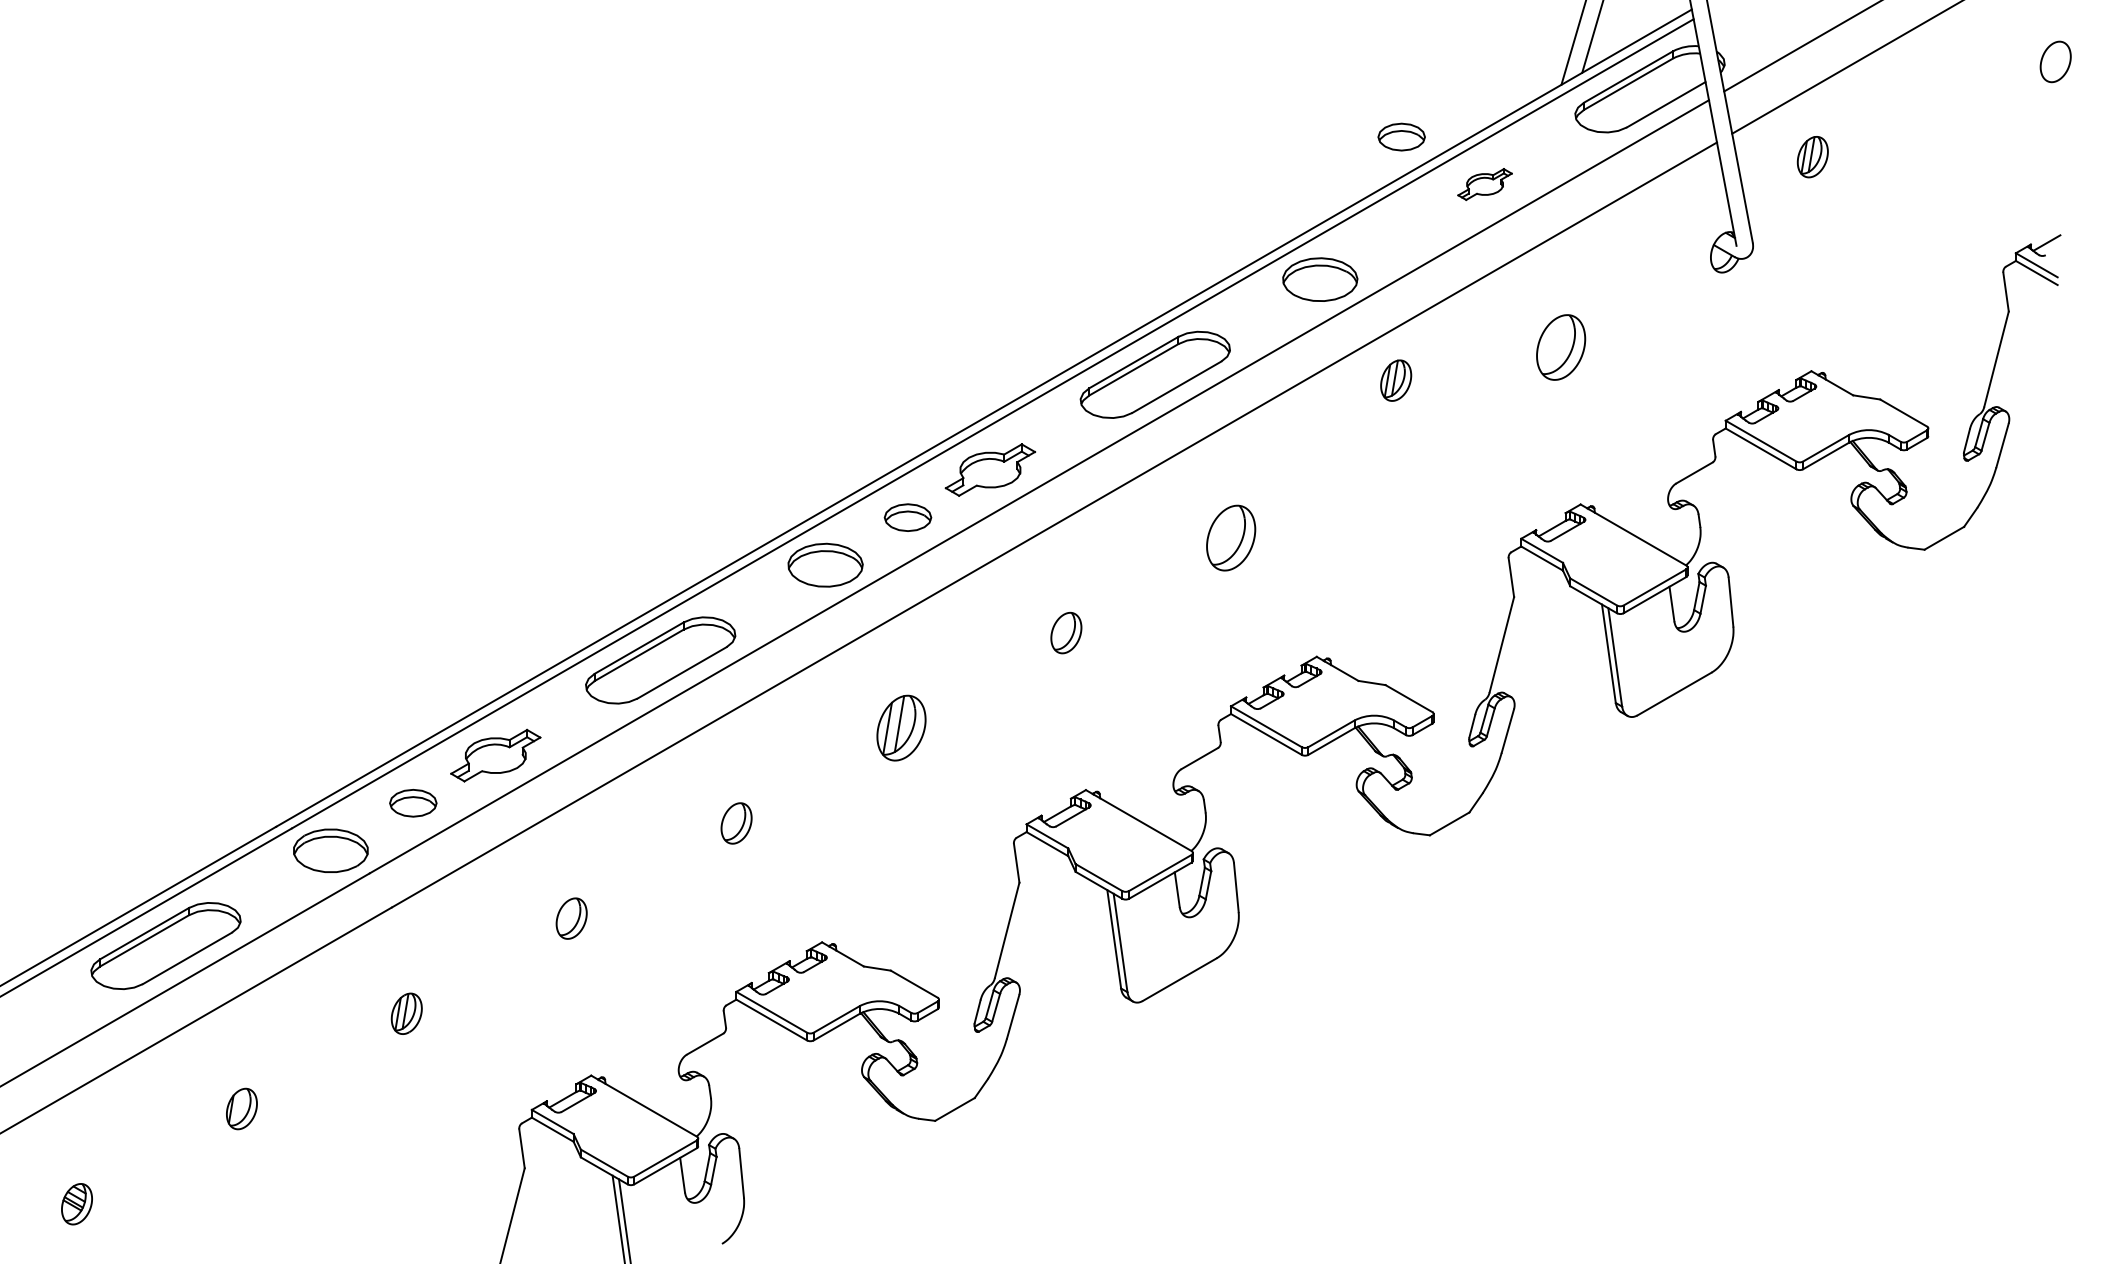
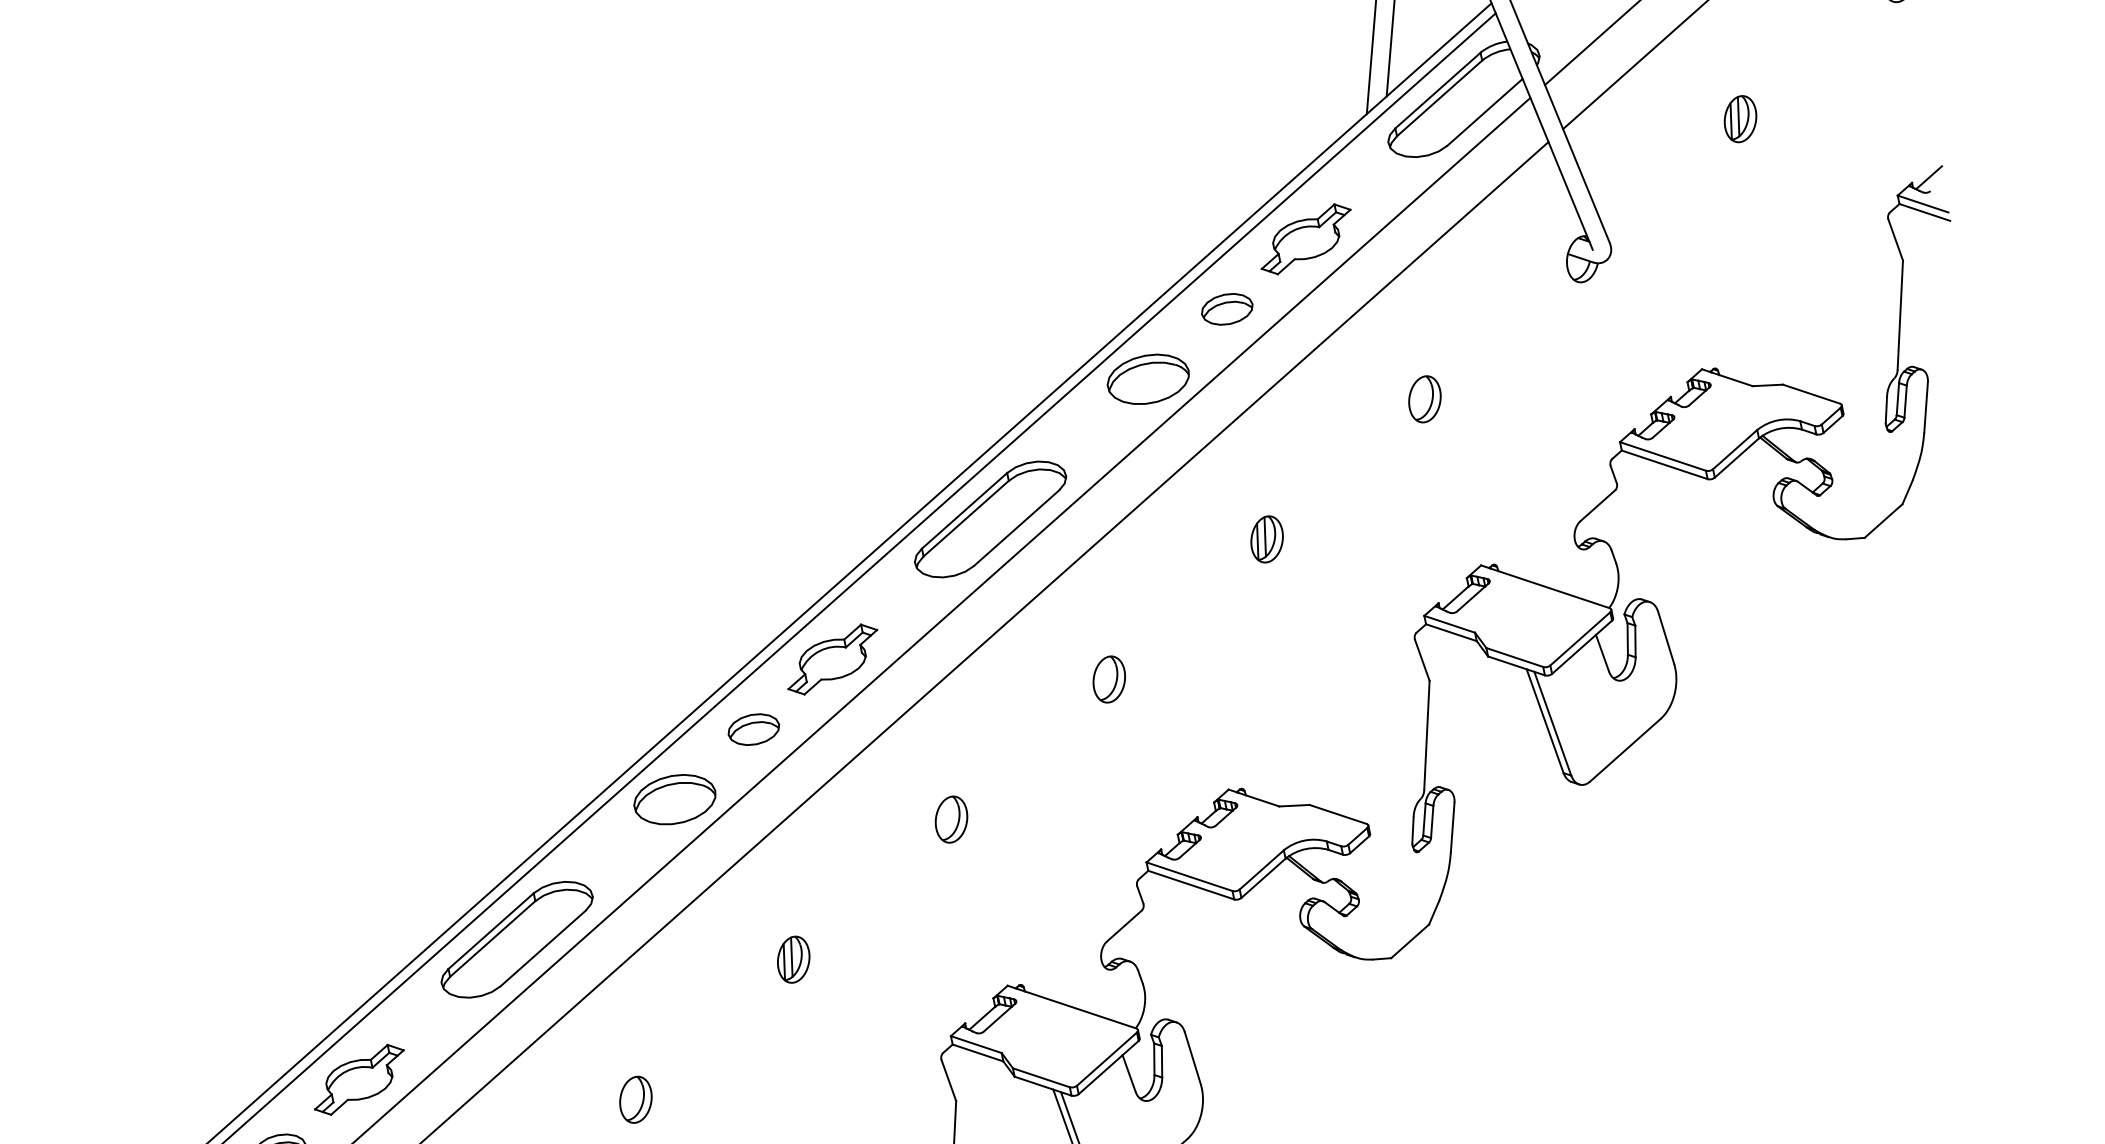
part: (1401, 136) -> (1226, 308), moved
part: (1812, 157) -> (1740, 119), moved
part: (1484, 184) -> (1305, 239), size x1.67
part: (1560, 347) -> (1424, 399), size x0.62
part: (1396, 380) -> (1267, 539), moved
part: (1231, 537) -> (1109, 679), size x0.62
part: (901, 728) -> (793, 959), size x0.62

